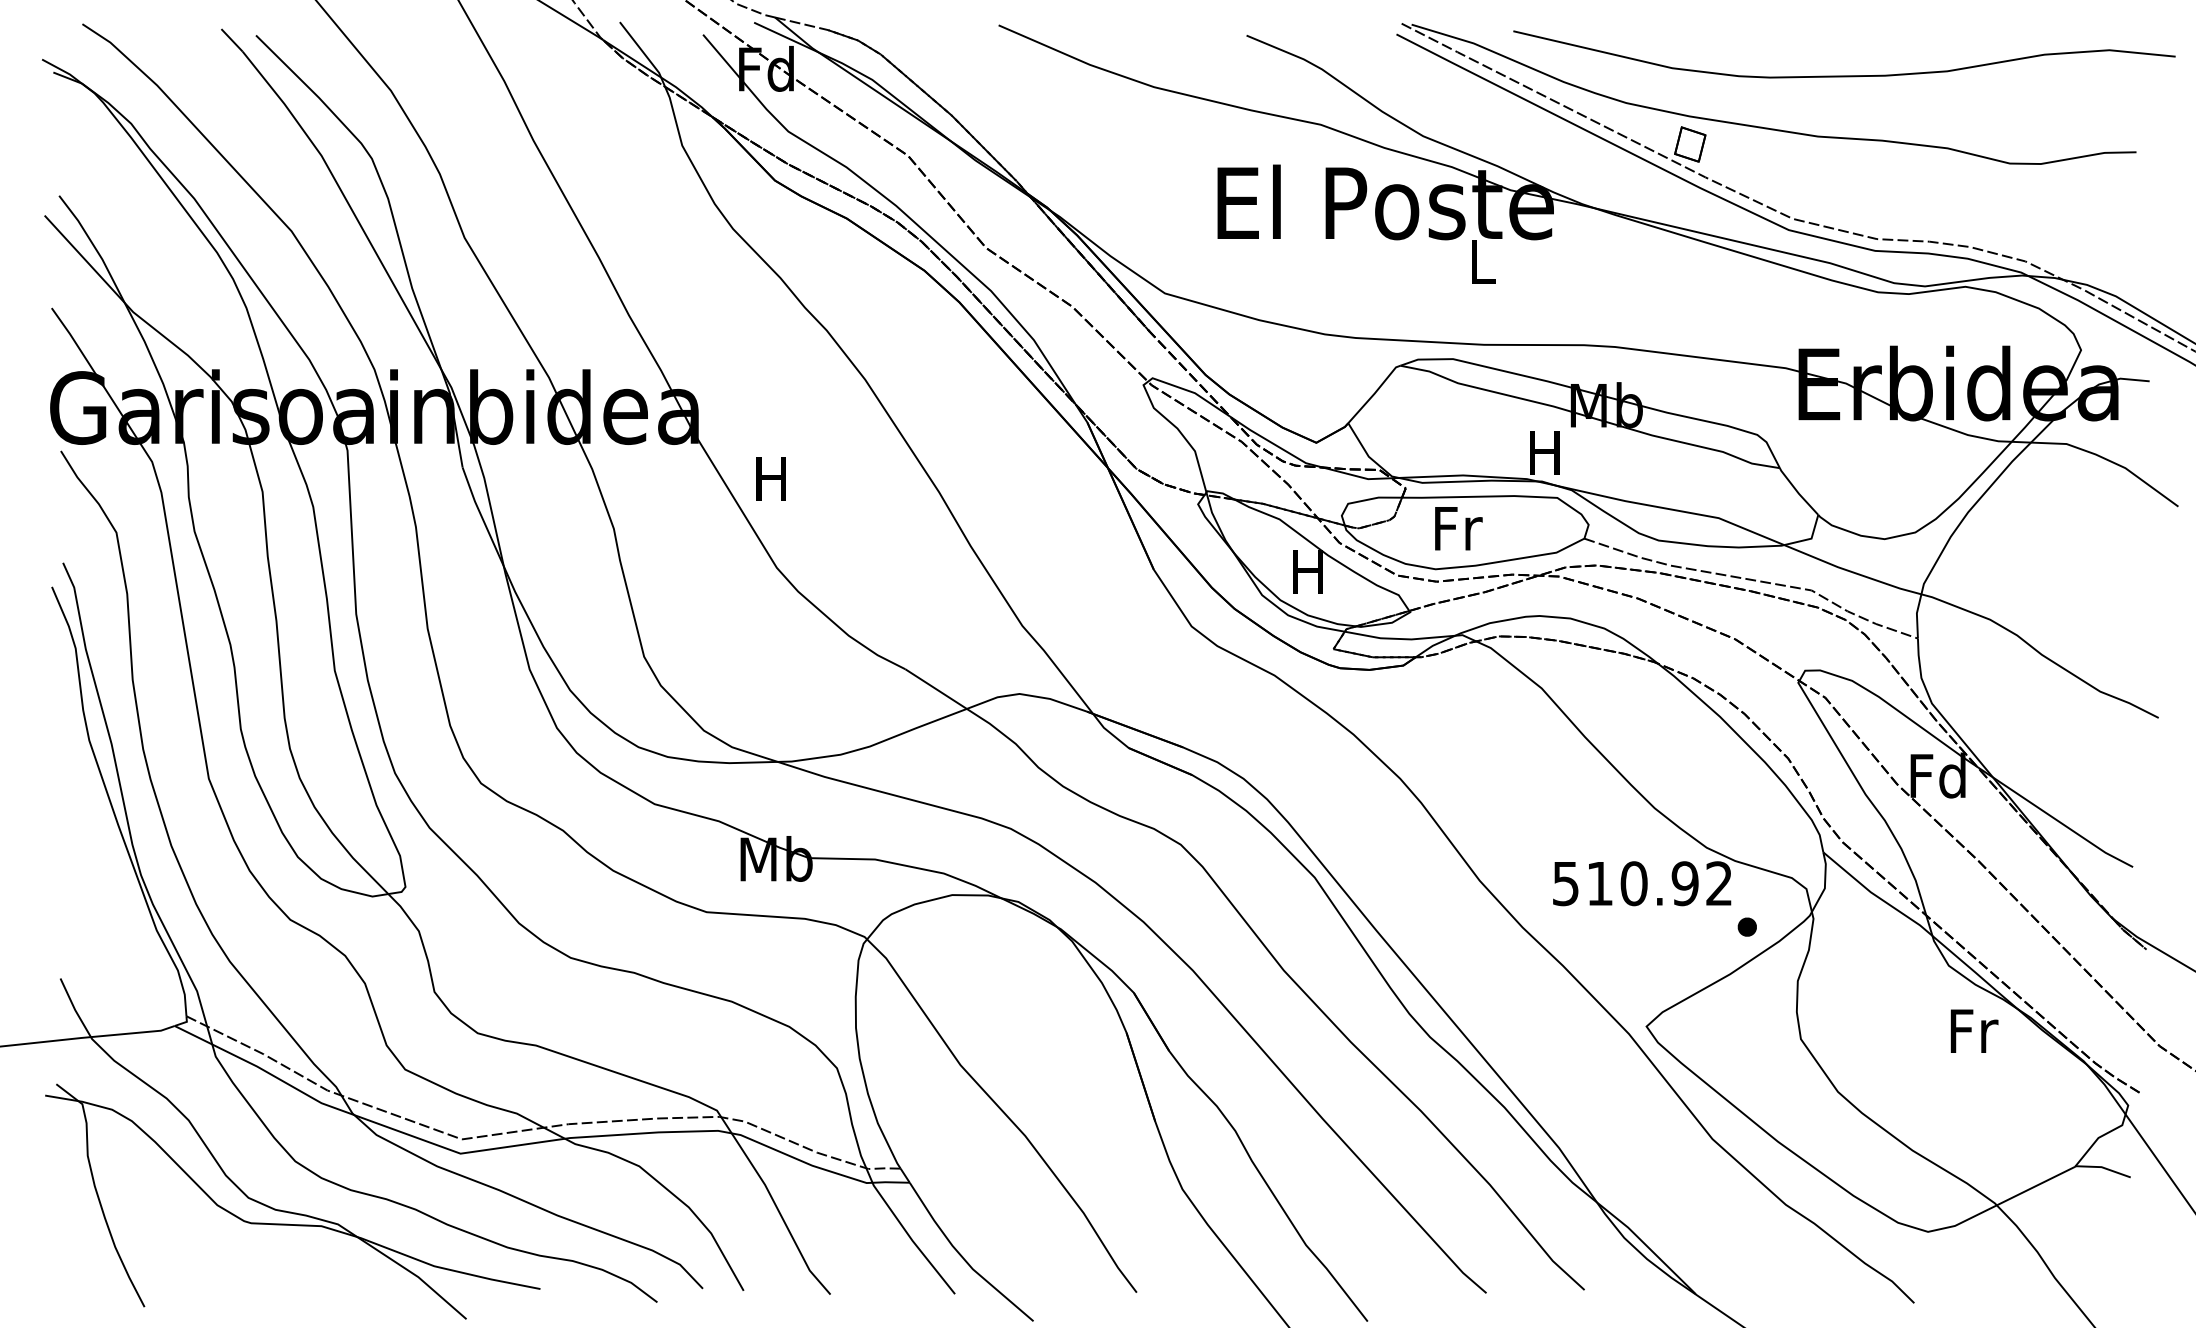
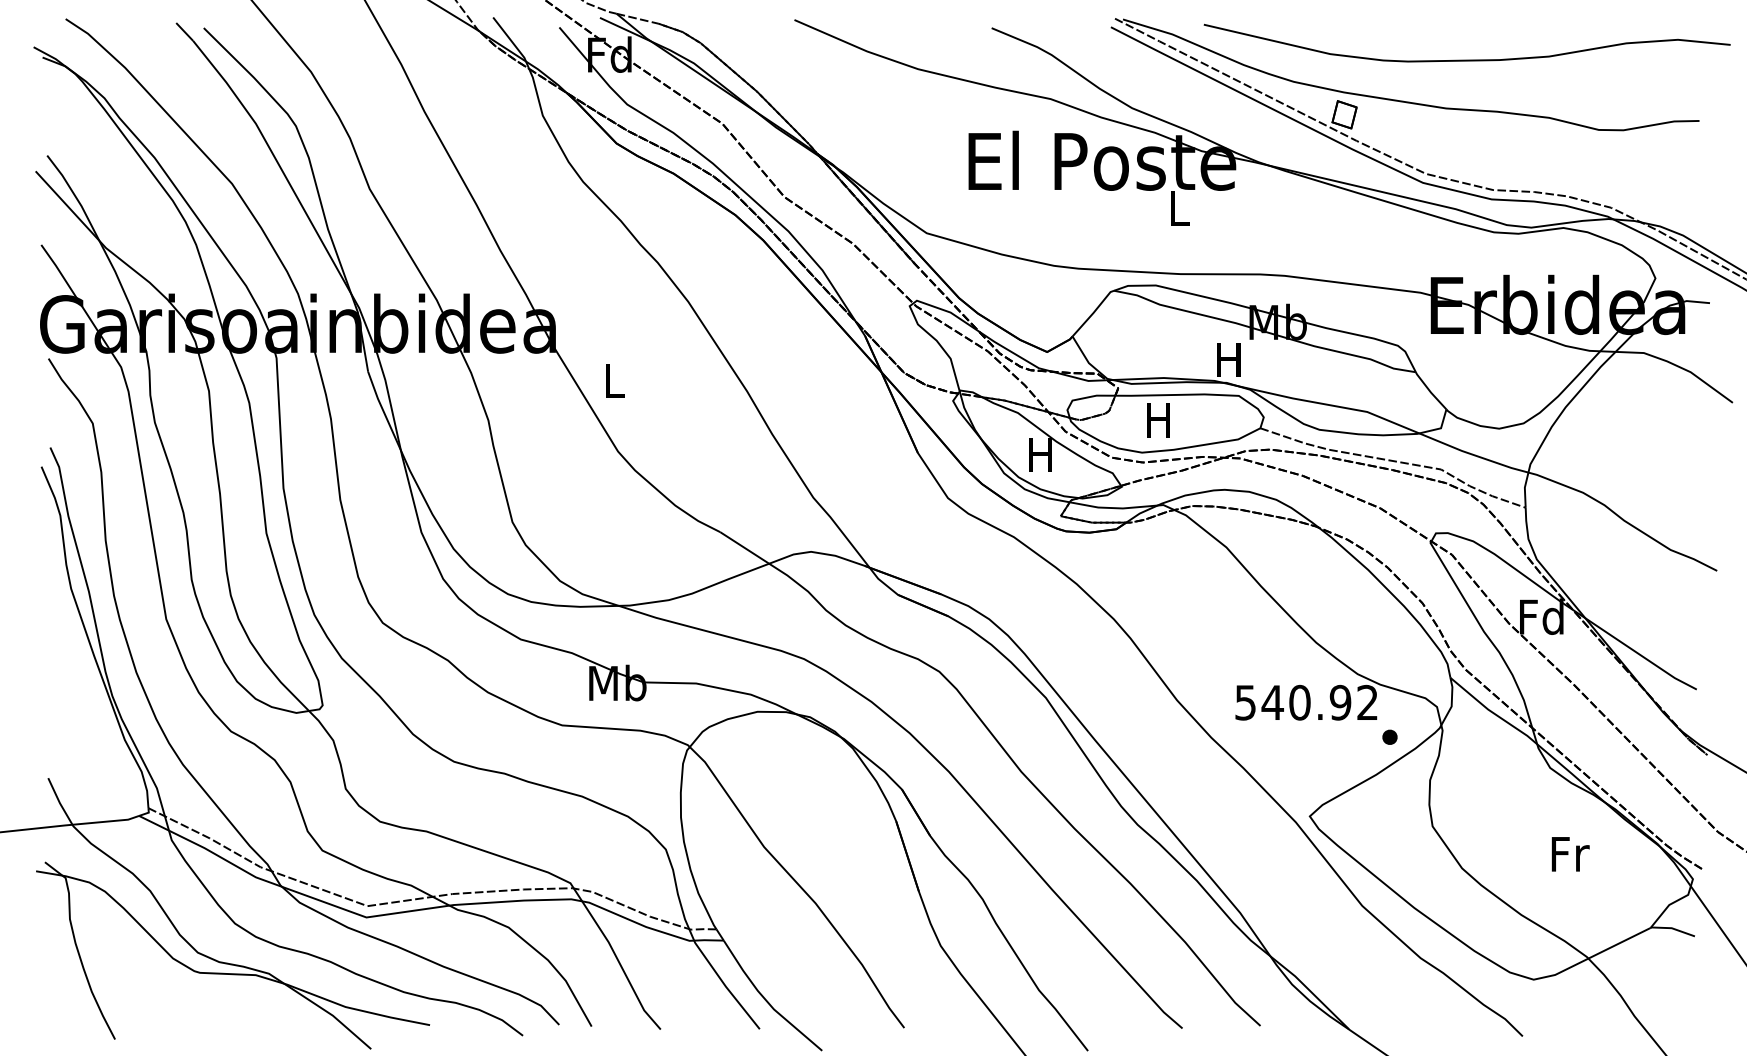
text: (770, 478) -> (613, 380), H -> L
text: (1458, 528) -> (1160, 420), Fr -> H
text: (1599, 883) -> (1272, 702), 510.92 -> 540.92
text: (1974, 1030) -> (1570, 853), moved

